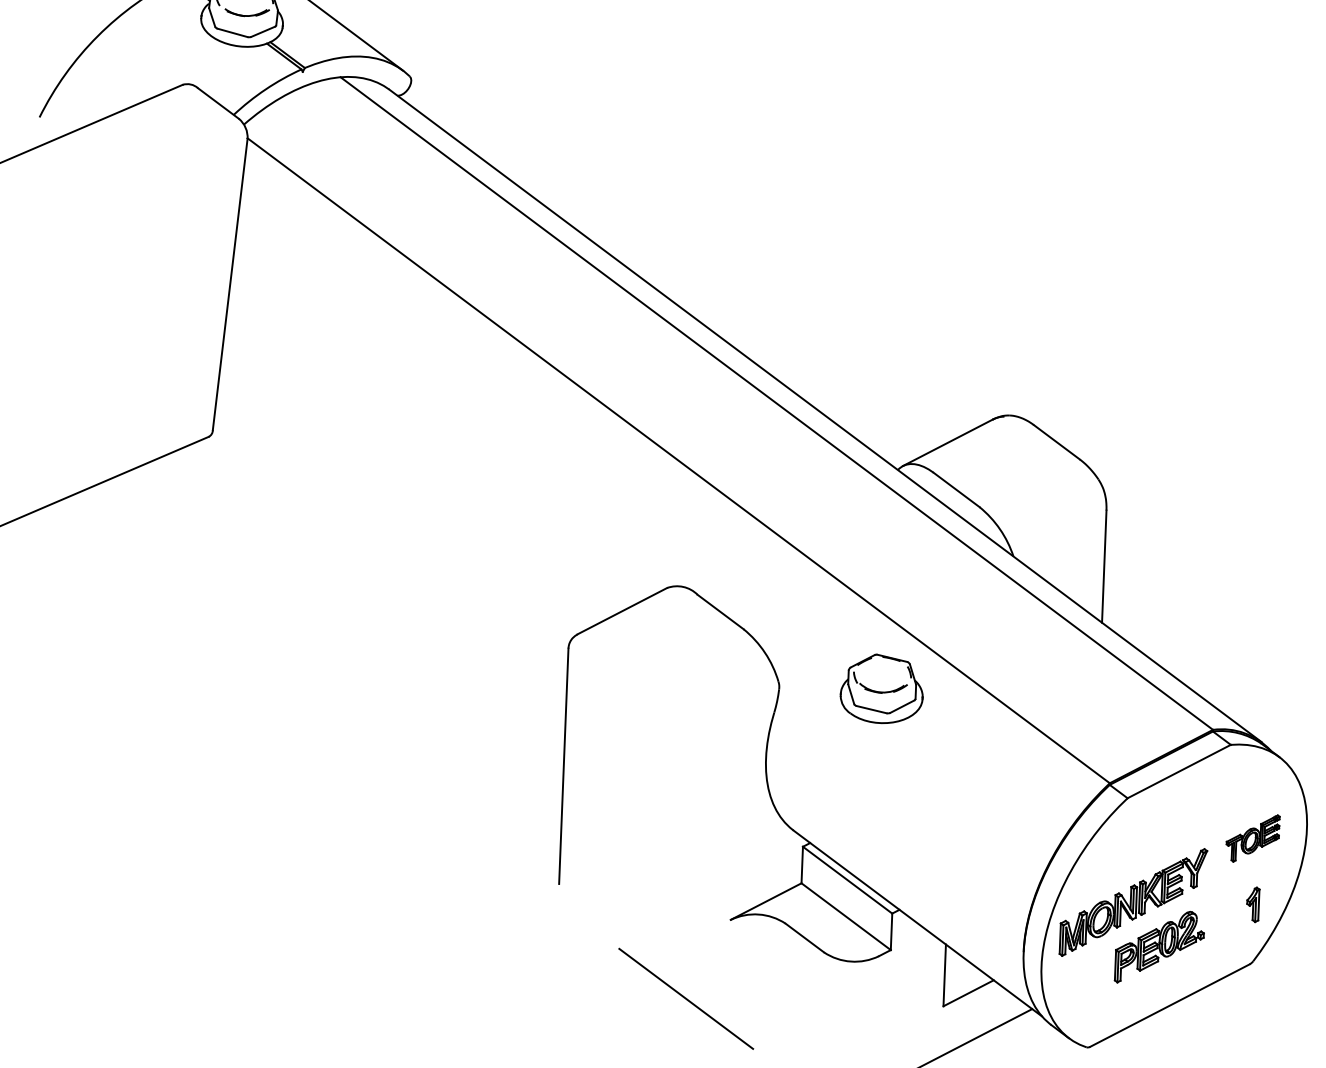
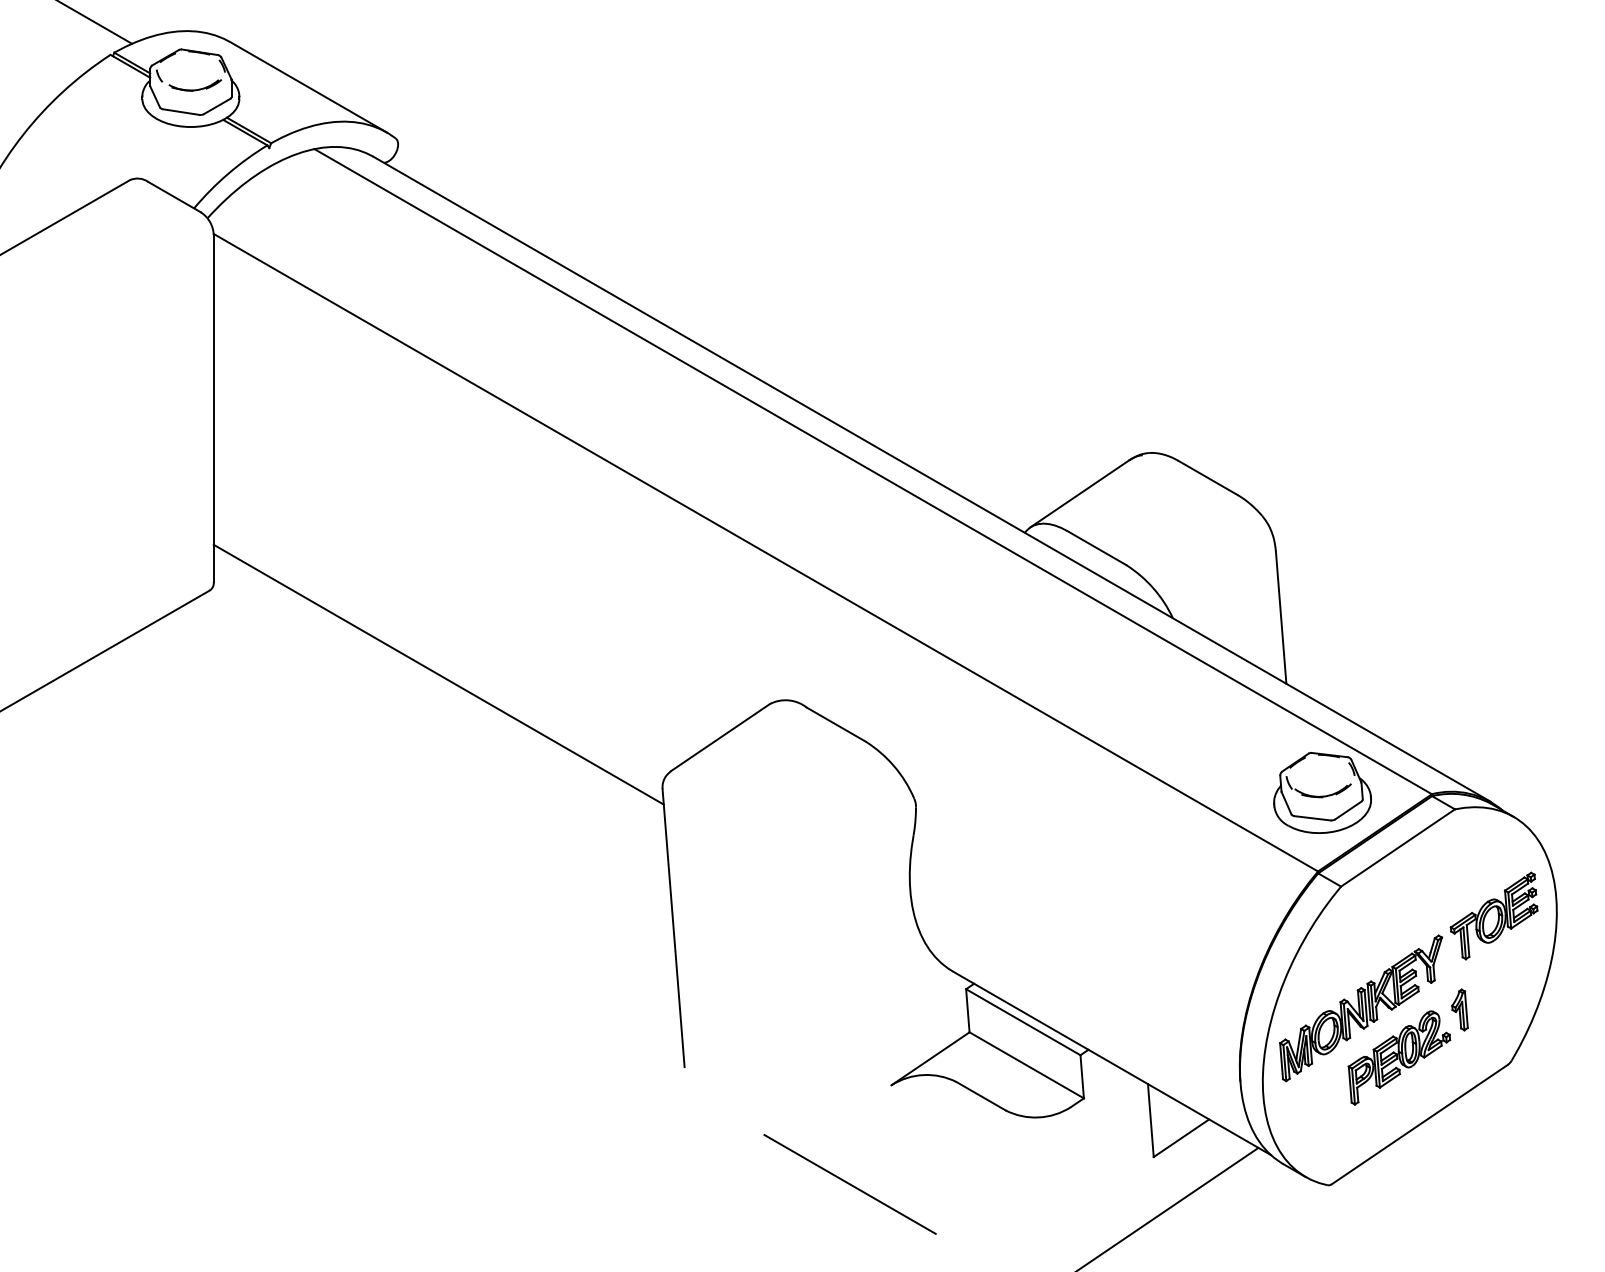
line: (392, 530) -> (438, 674), added
part: (882, 688) -> (1322, 792), moved
part: (1252, 837) -> (1493, 915), size x1.43
part: (1253, 904) -> (1459, 1009), moved

